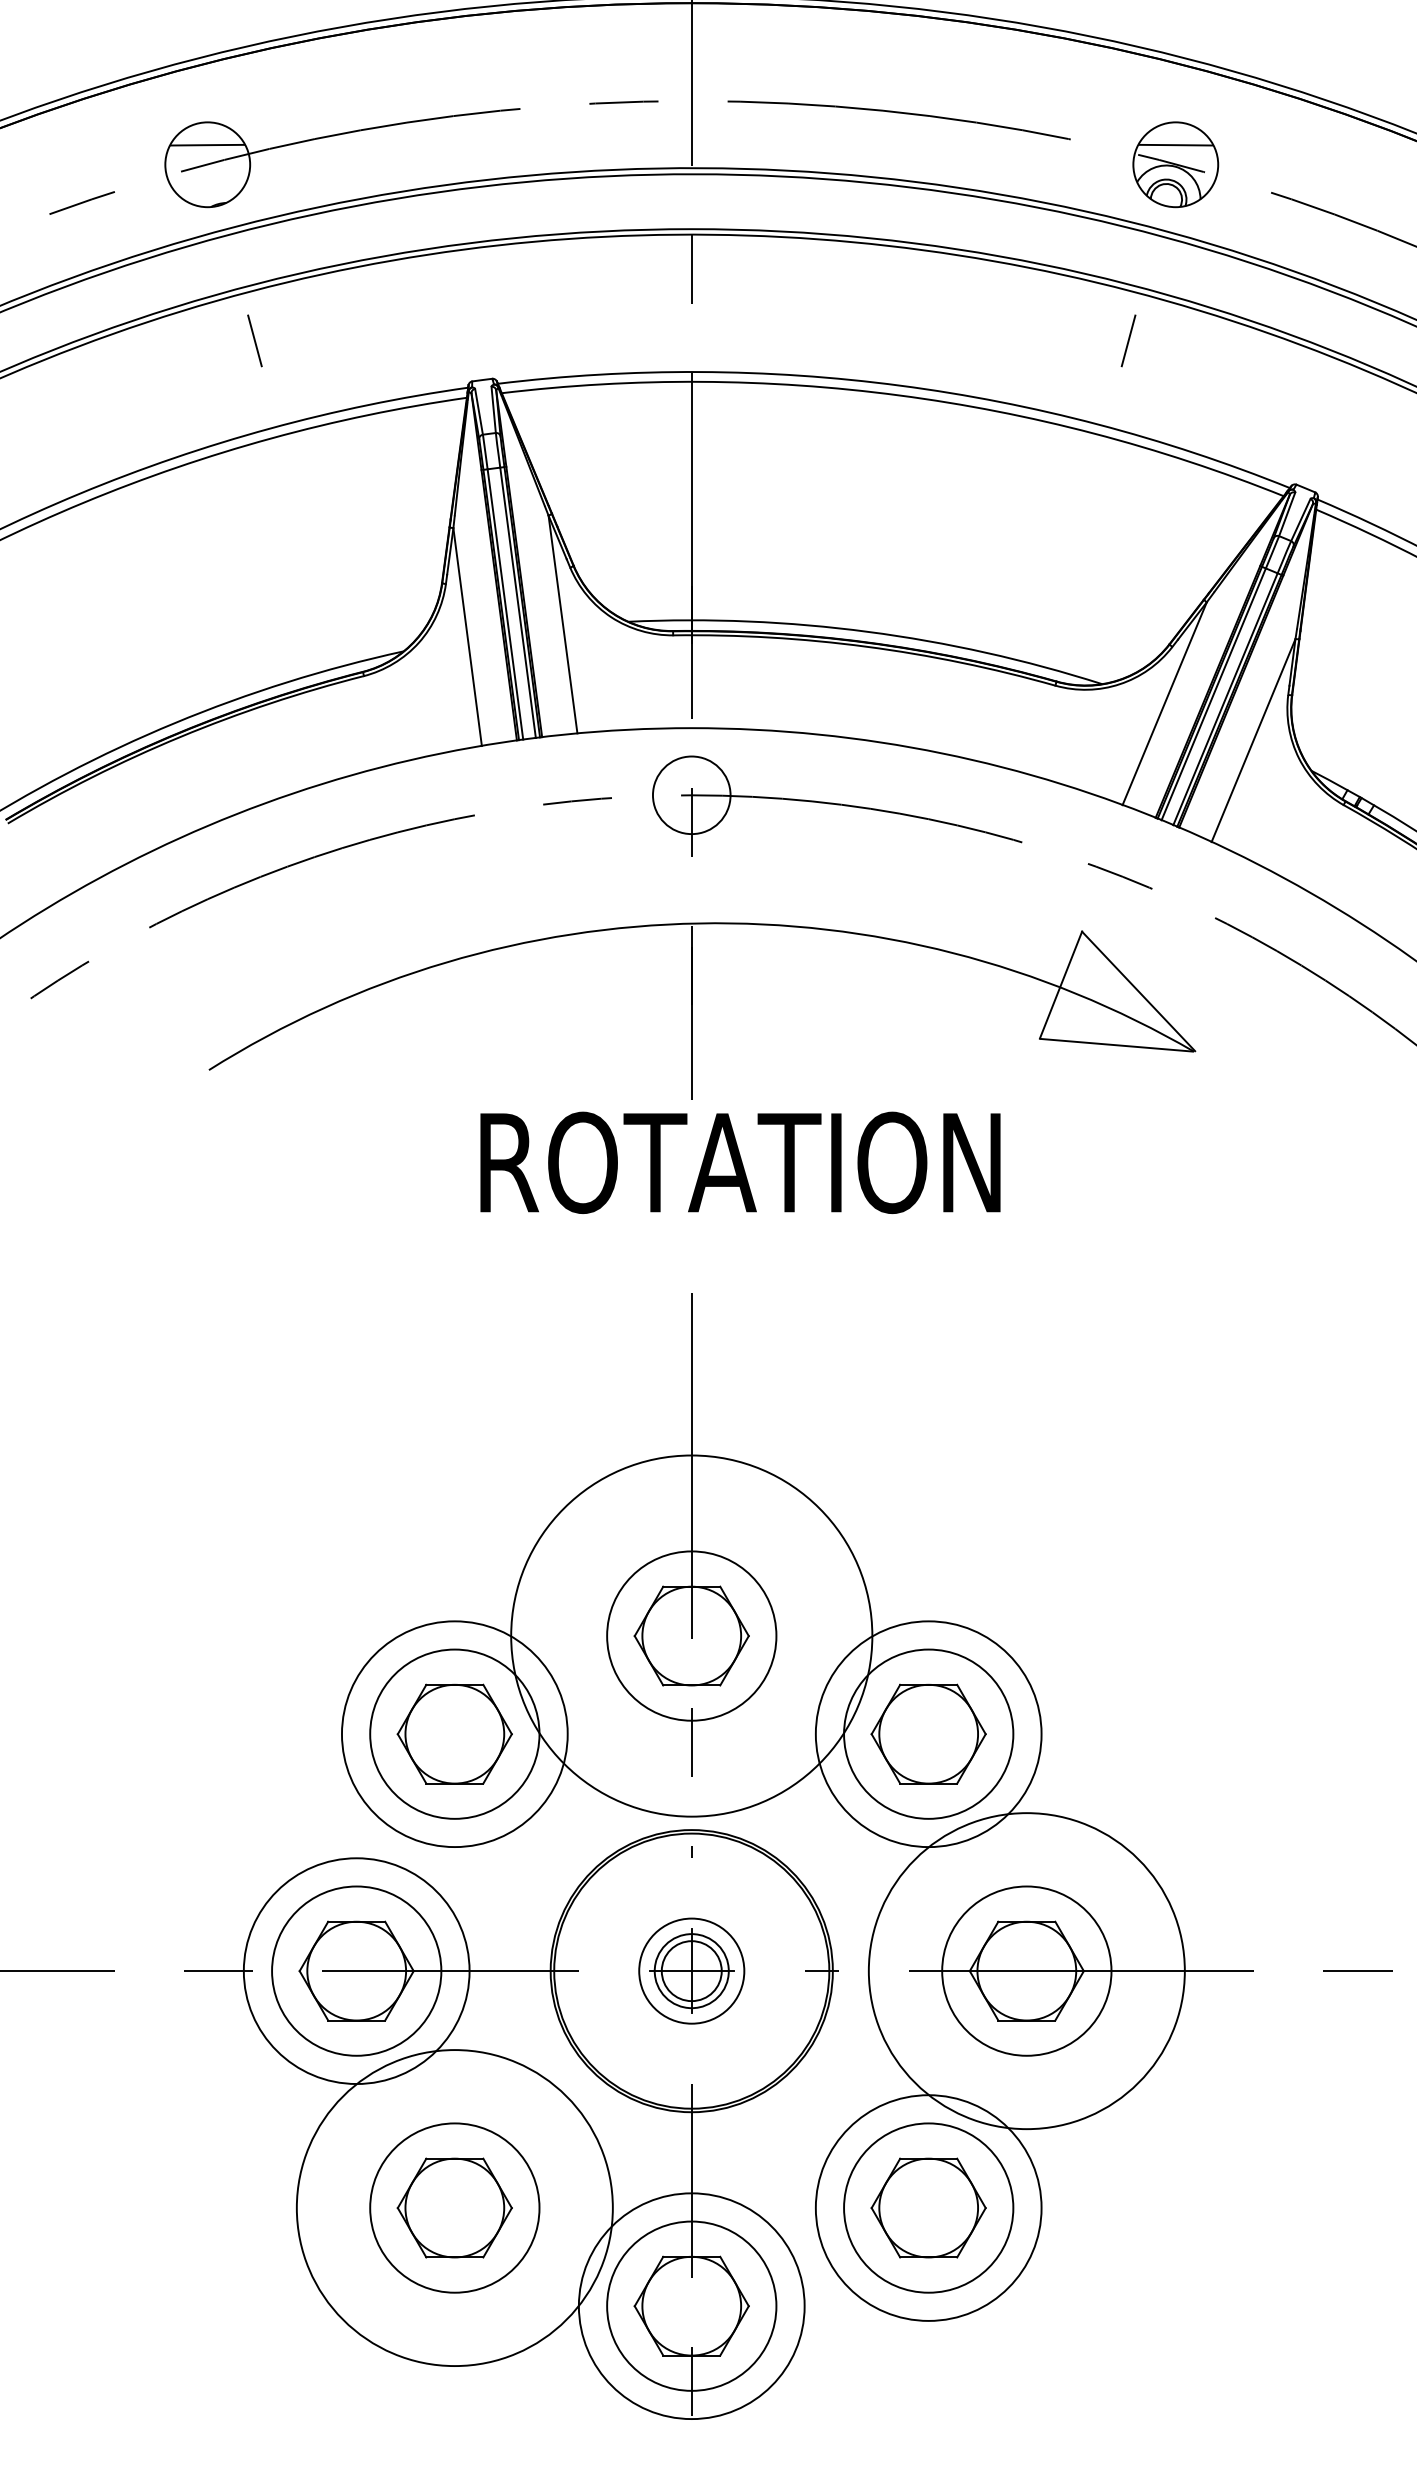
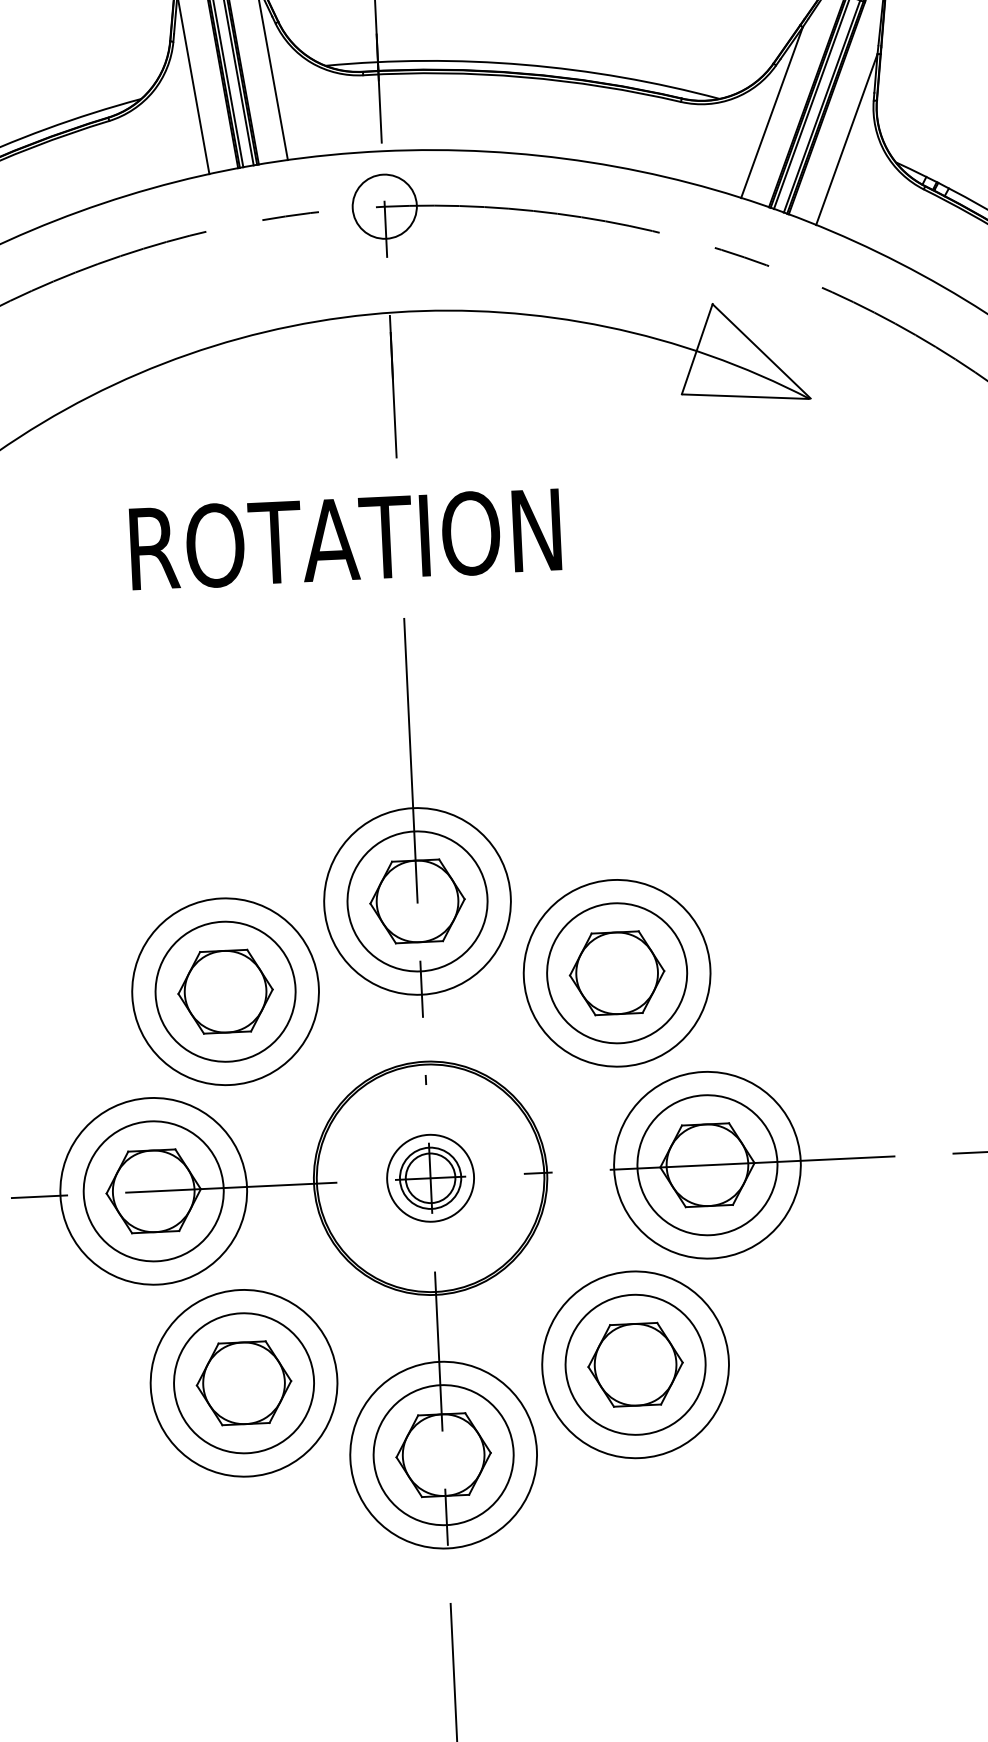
text: (740, 1162) -> (345, 539), moved
circle: (691, 1635) -> (417, 900), size x0.62
circle: (1026, 1971) -> (707, 1165), size x0.71
circle: (454, 2207) -> (243, 1382), size x0.71

